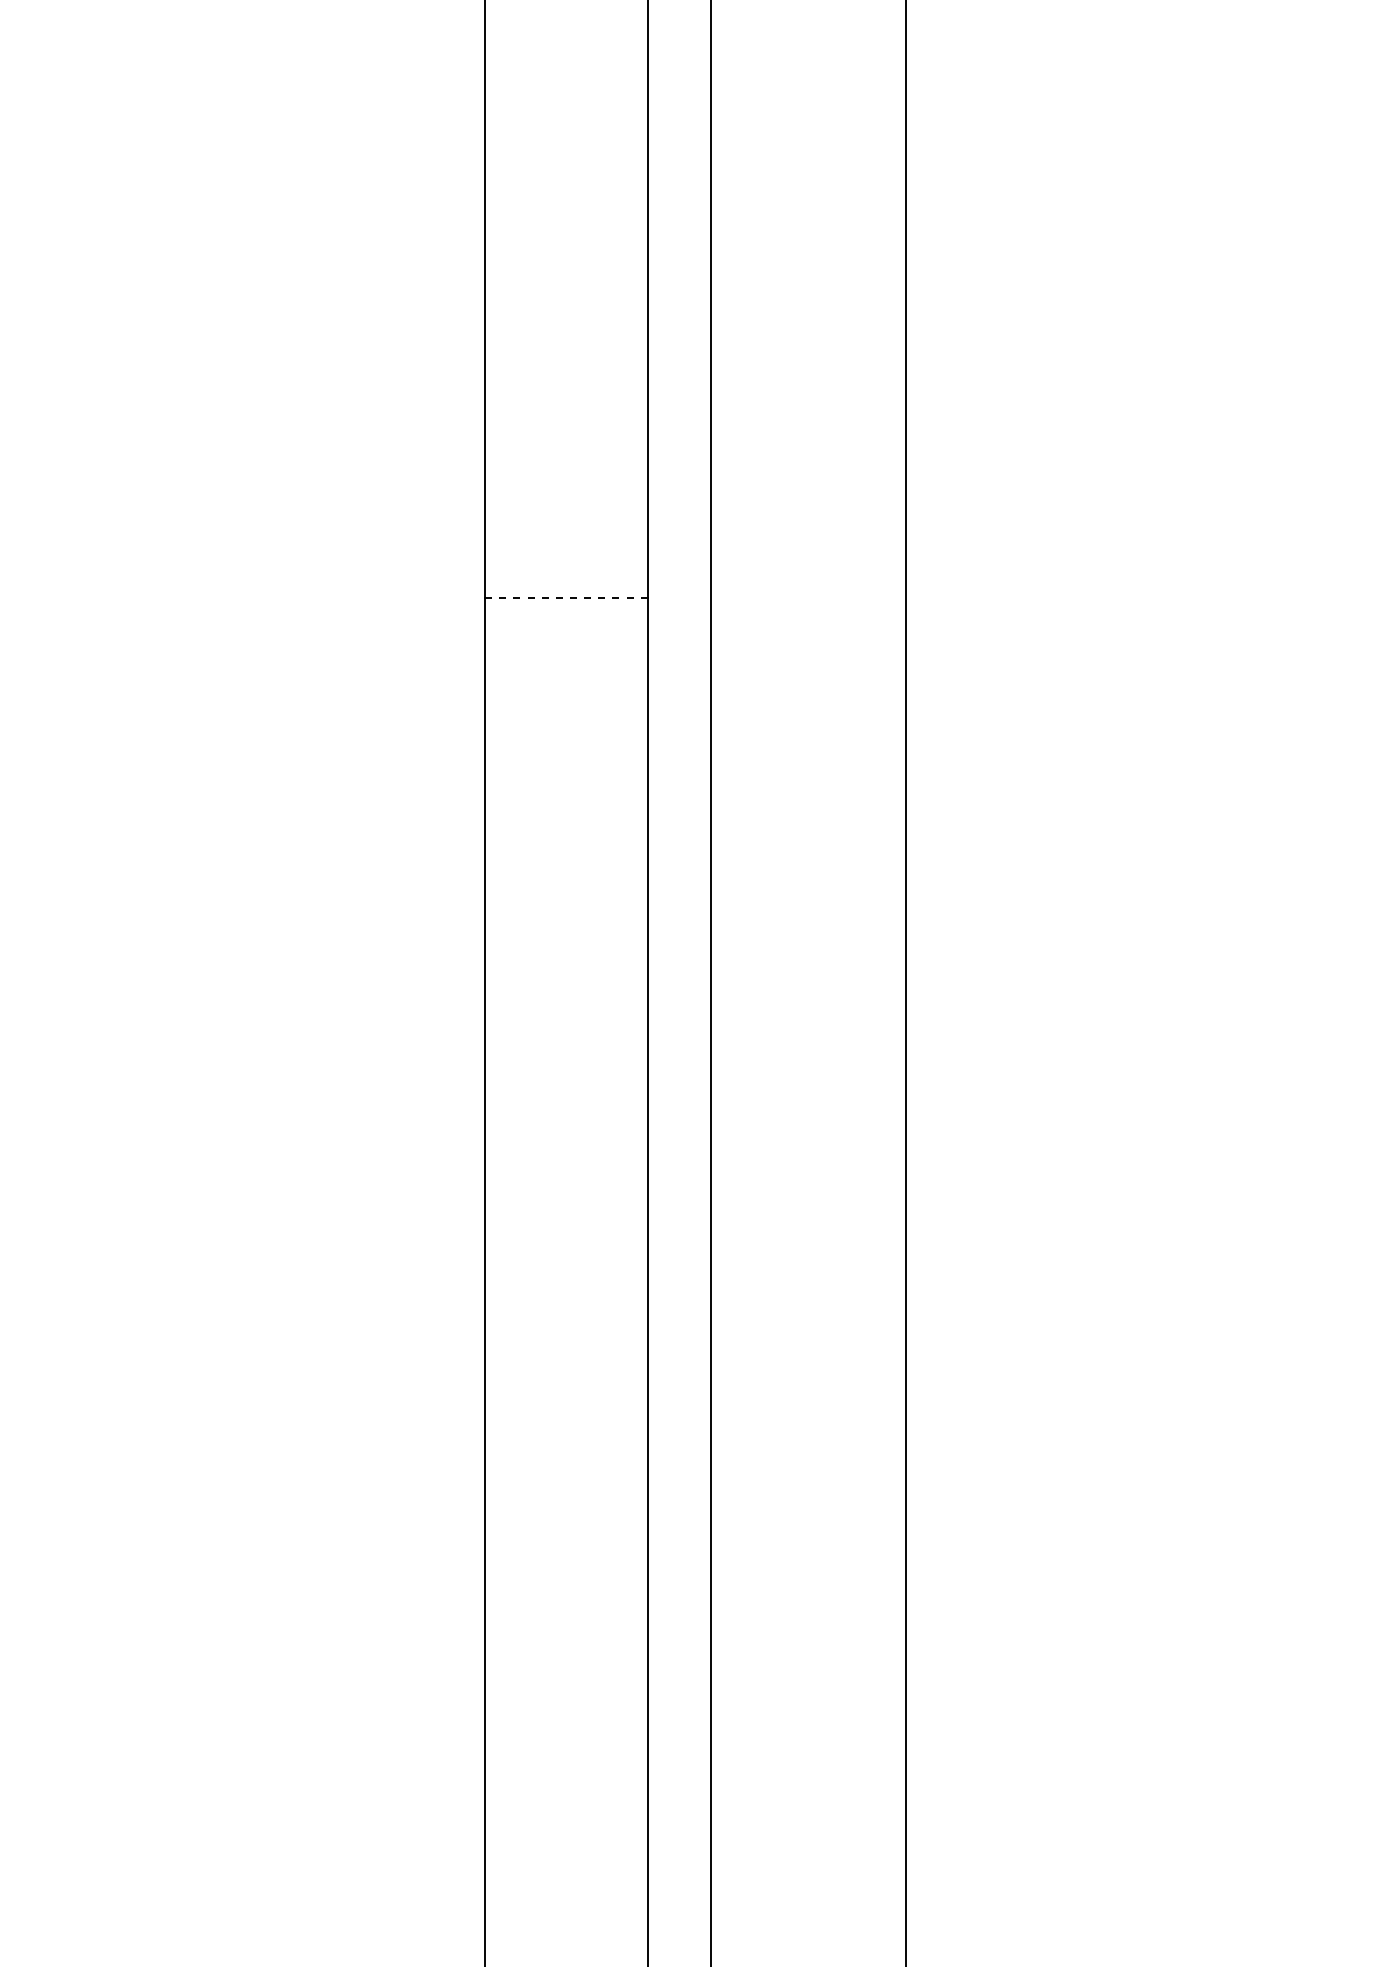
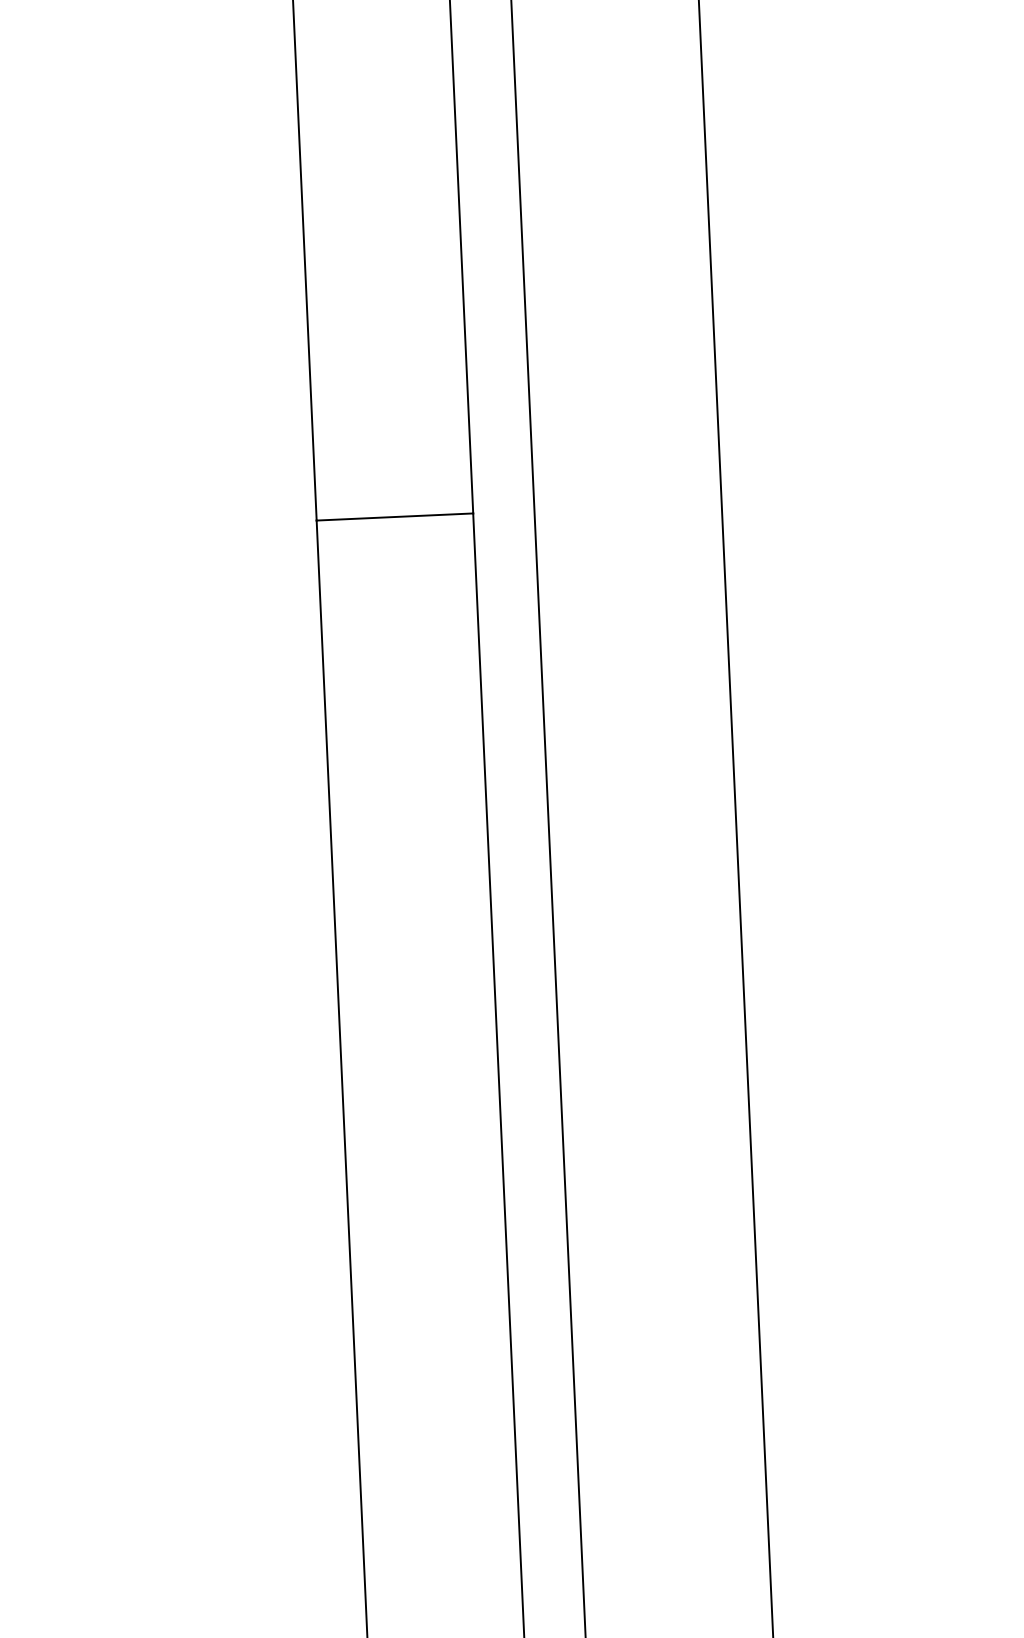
line: (566, 597) -> (395, 516), dashed -> solid

